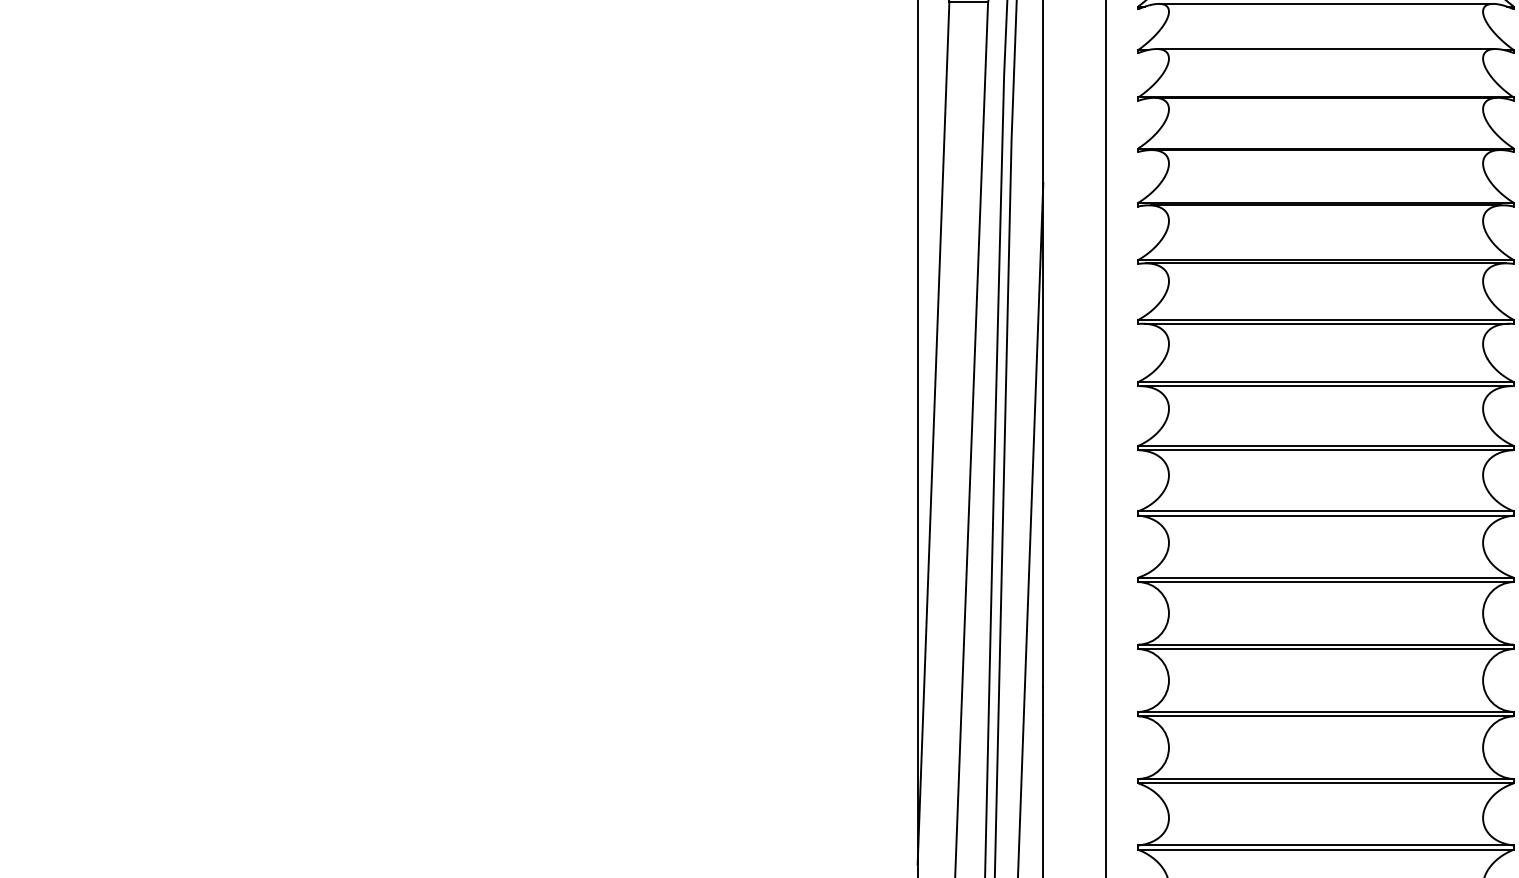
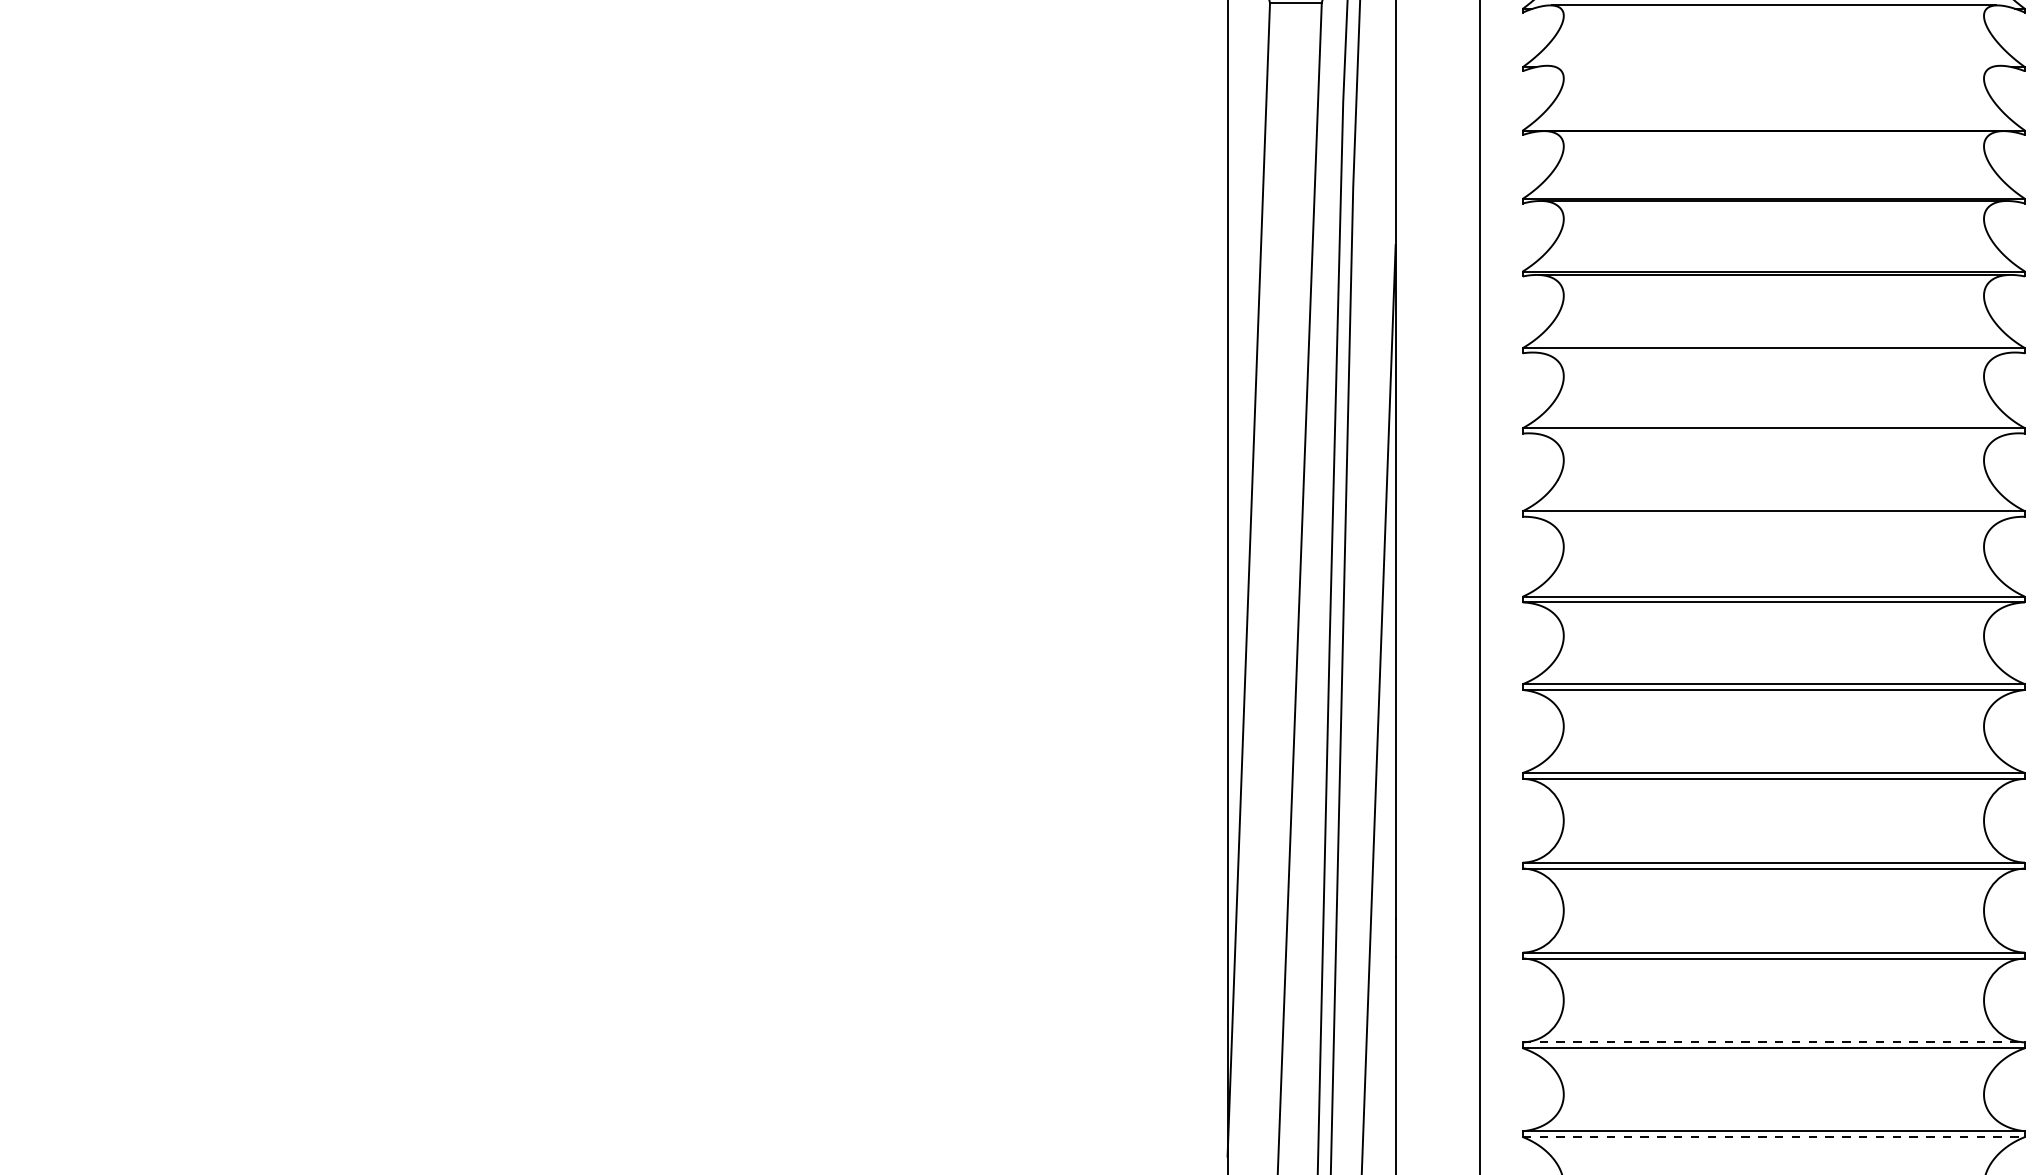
line: (1325, 48) -> (1773, 65), removed
line: (1325, 263) -> (1773, 352), removed
line: (1326, 323) -> (1774, 433), removed
line: (1325, 385) -> (1773, 516), removed
line: (1326, 779) -> (1774, 1042), solid -> dashed
line: (1326, 850) -> (1774, 1137), solid -> dashed

